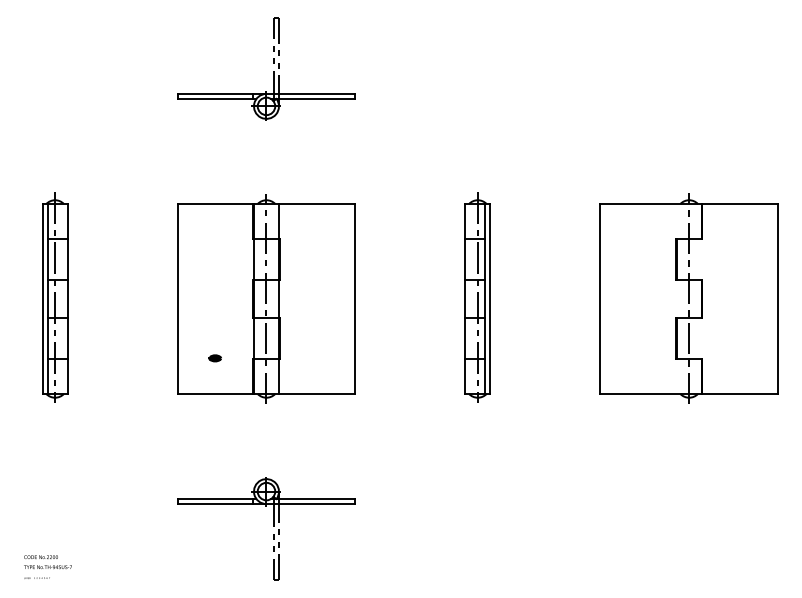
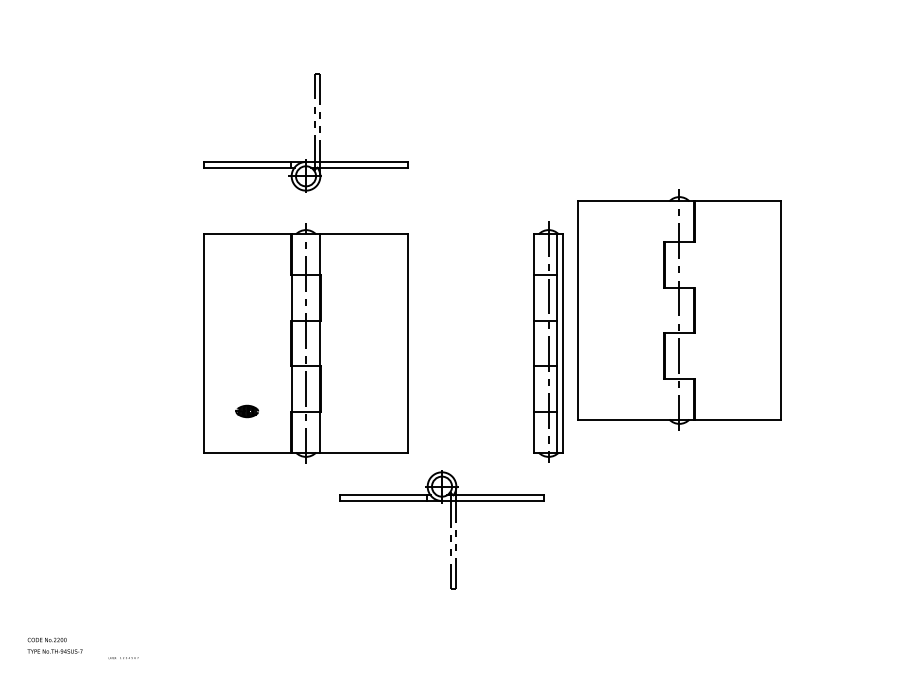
part: (273, 70) -> (314, 135), moved
part: (55, 297) -> (63, 341), removed
part: (689, 298) -> (679, 309), moved
part: (214, 358) -> (246, 411), size x1.6
part: (273, 527) -> (450, 527), moved
text: (37, 578) -> (123, 658), moved

